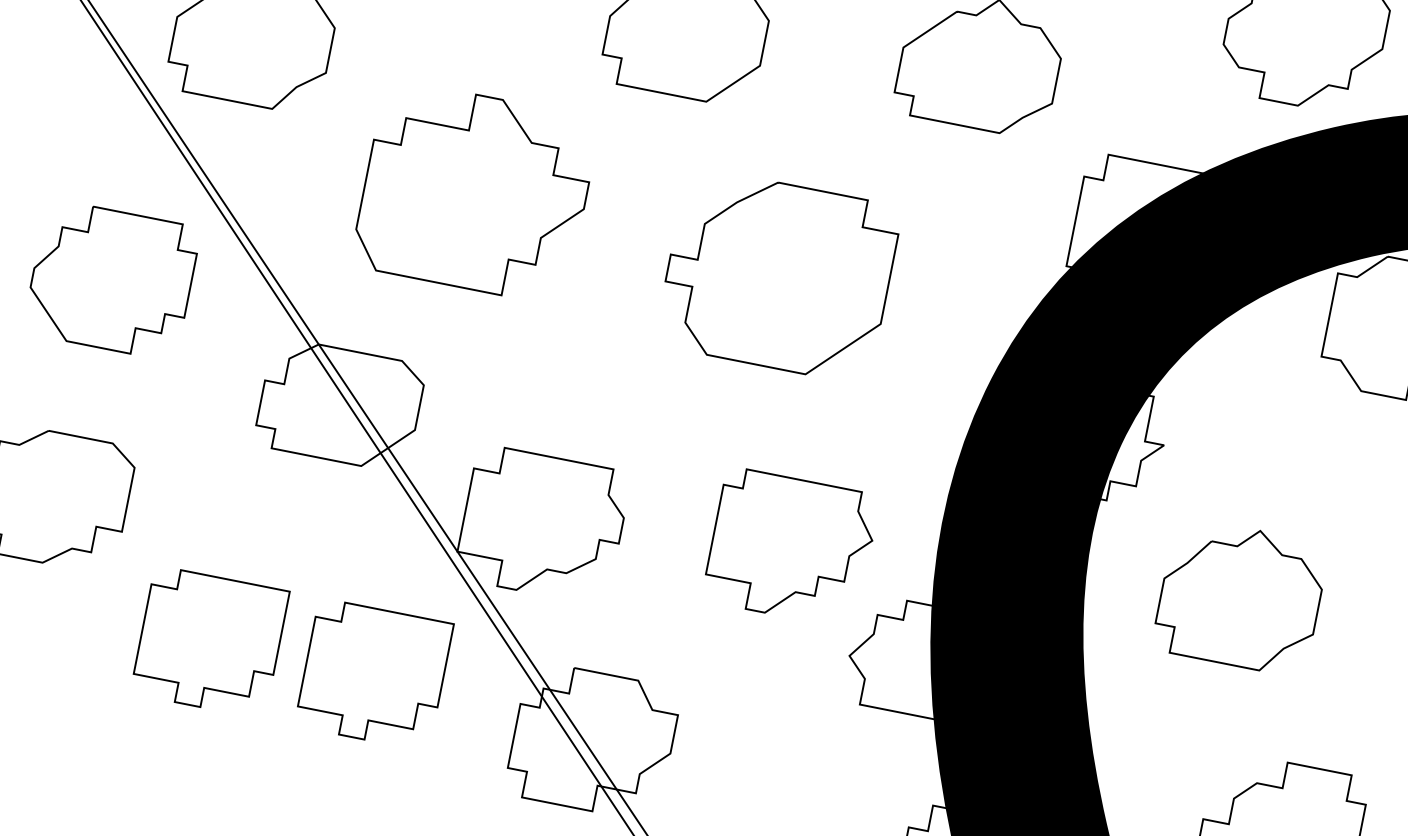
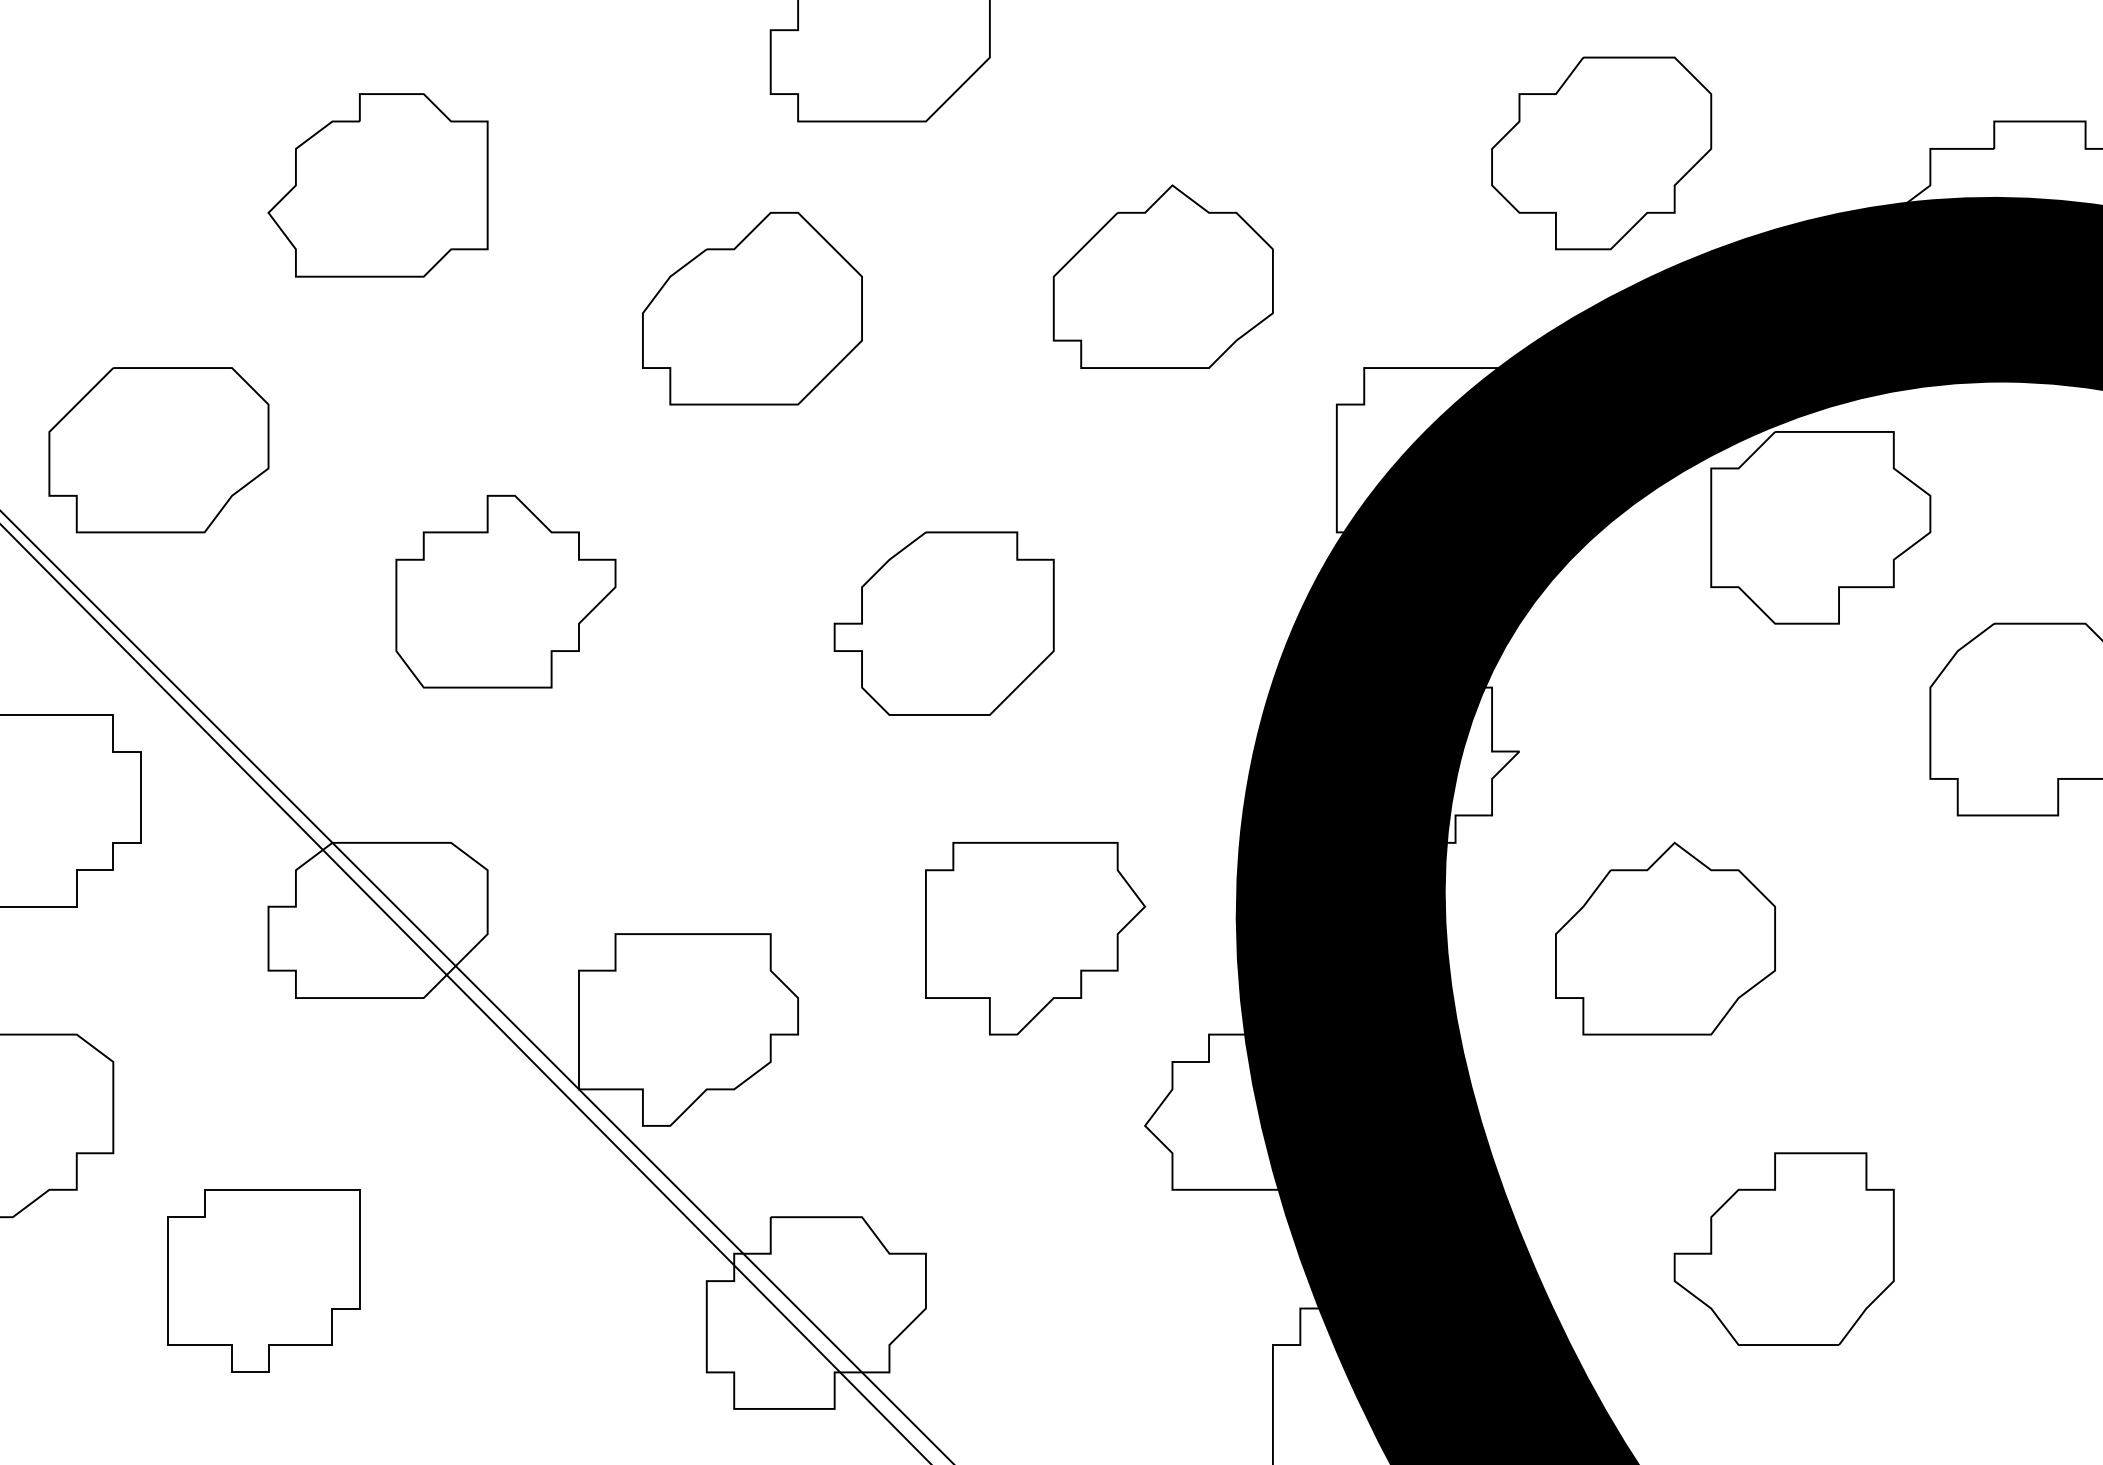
part: (475, 192) -> (505, 591), size x0.71
part: (777, 275) -> (943, 623), size x0.71
part: (791, 547) -> (1035, 938), moved
part: (373, 674) -> (497, 1280), removed

